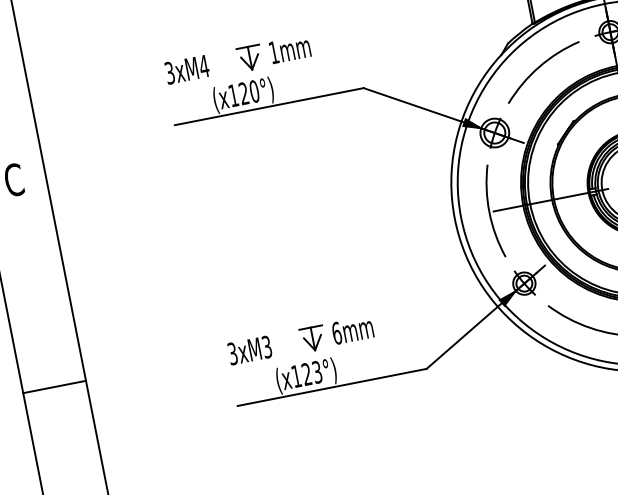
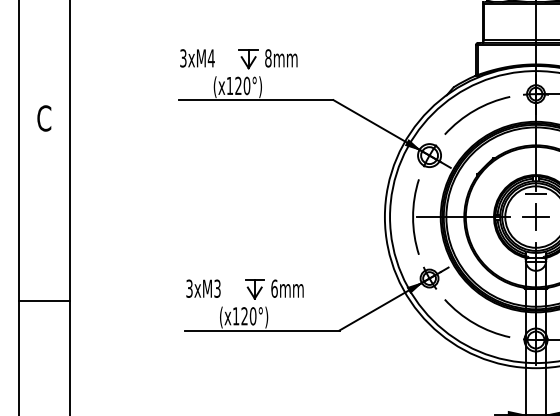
text: (274, 52) -> (268, 58), 1mm -> 8mm
text: (316, 372) -> (252, 316), (x123°) -> (x120°)
line: (53, 387) -> (43, 301), moved

